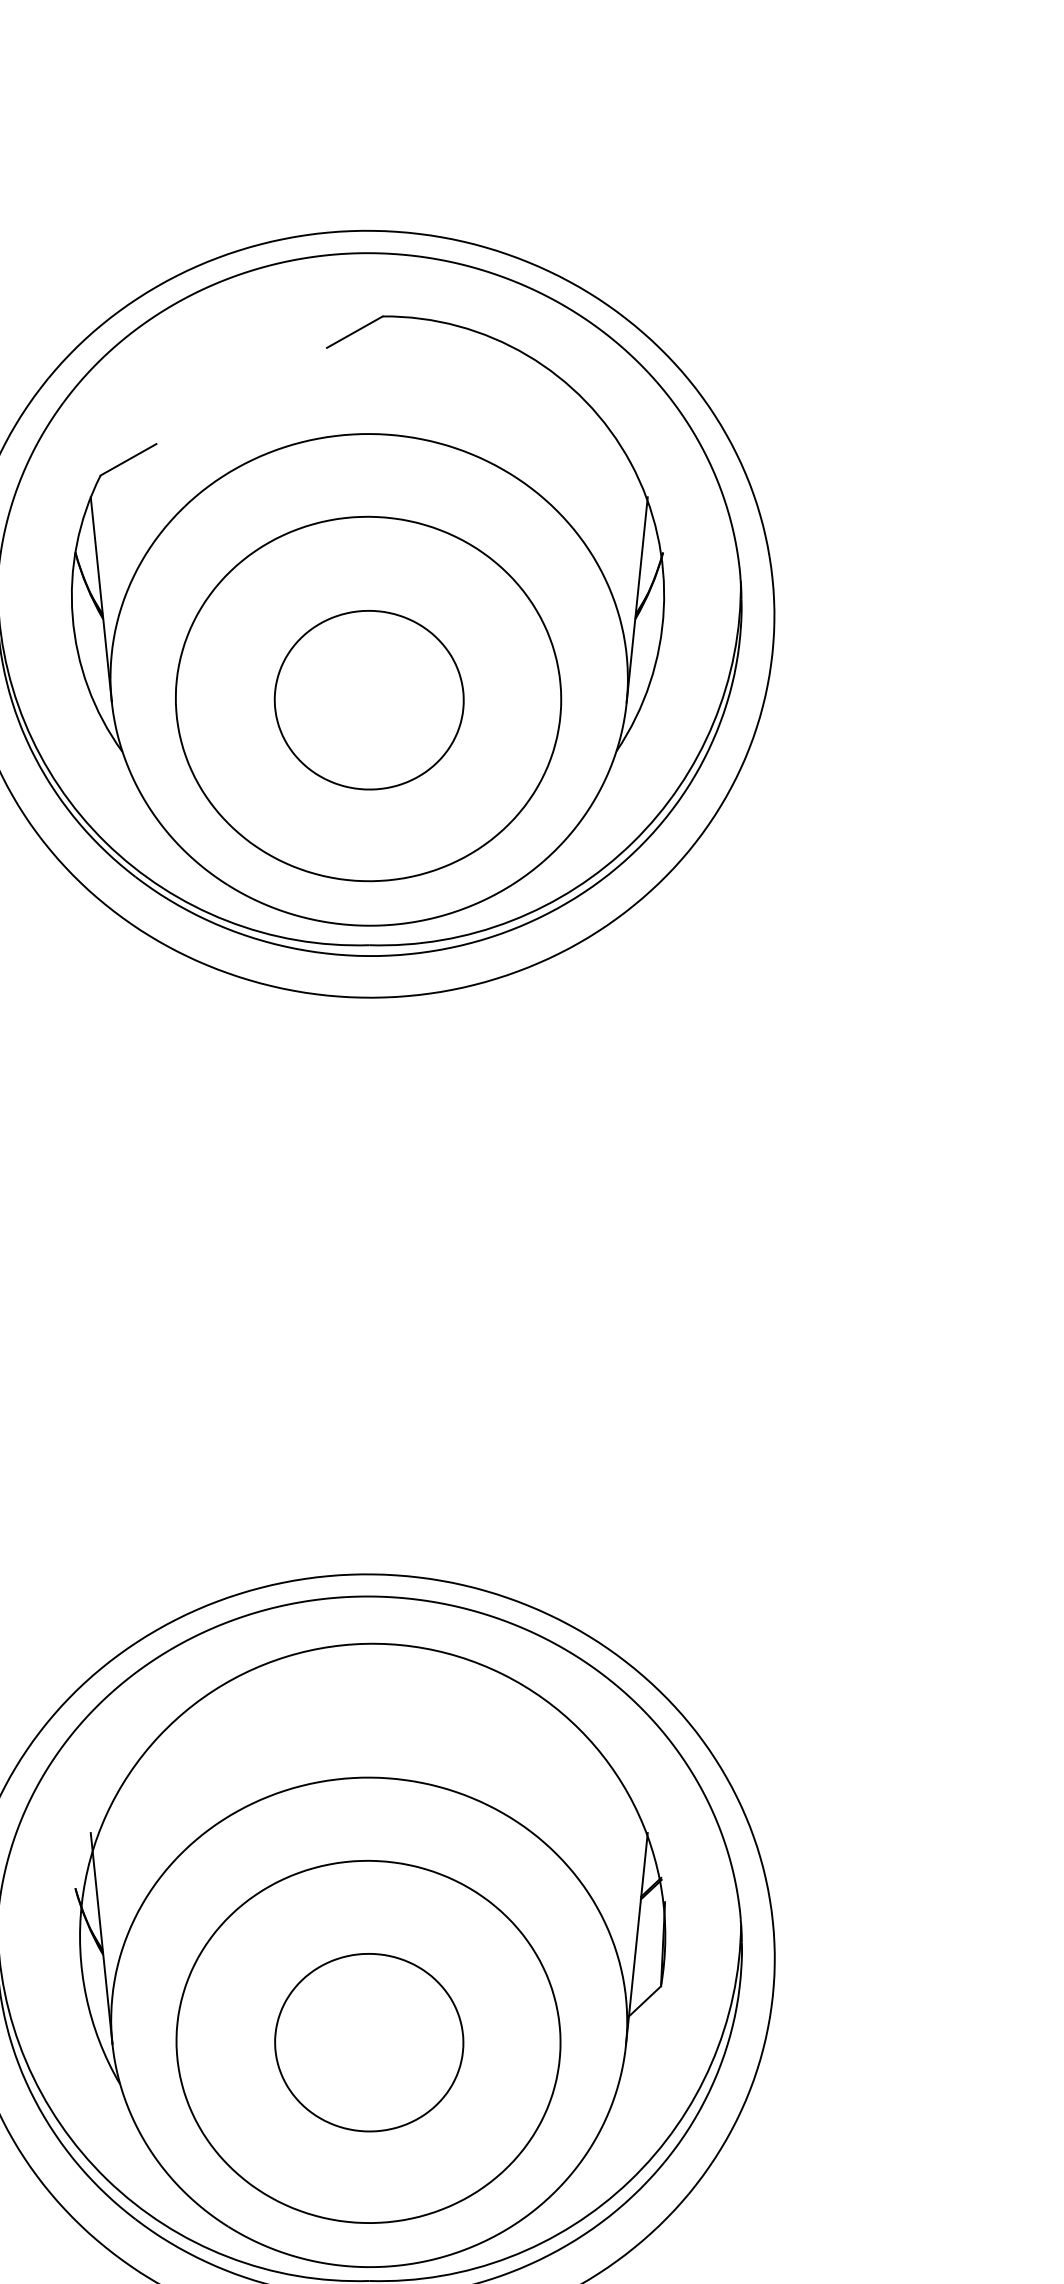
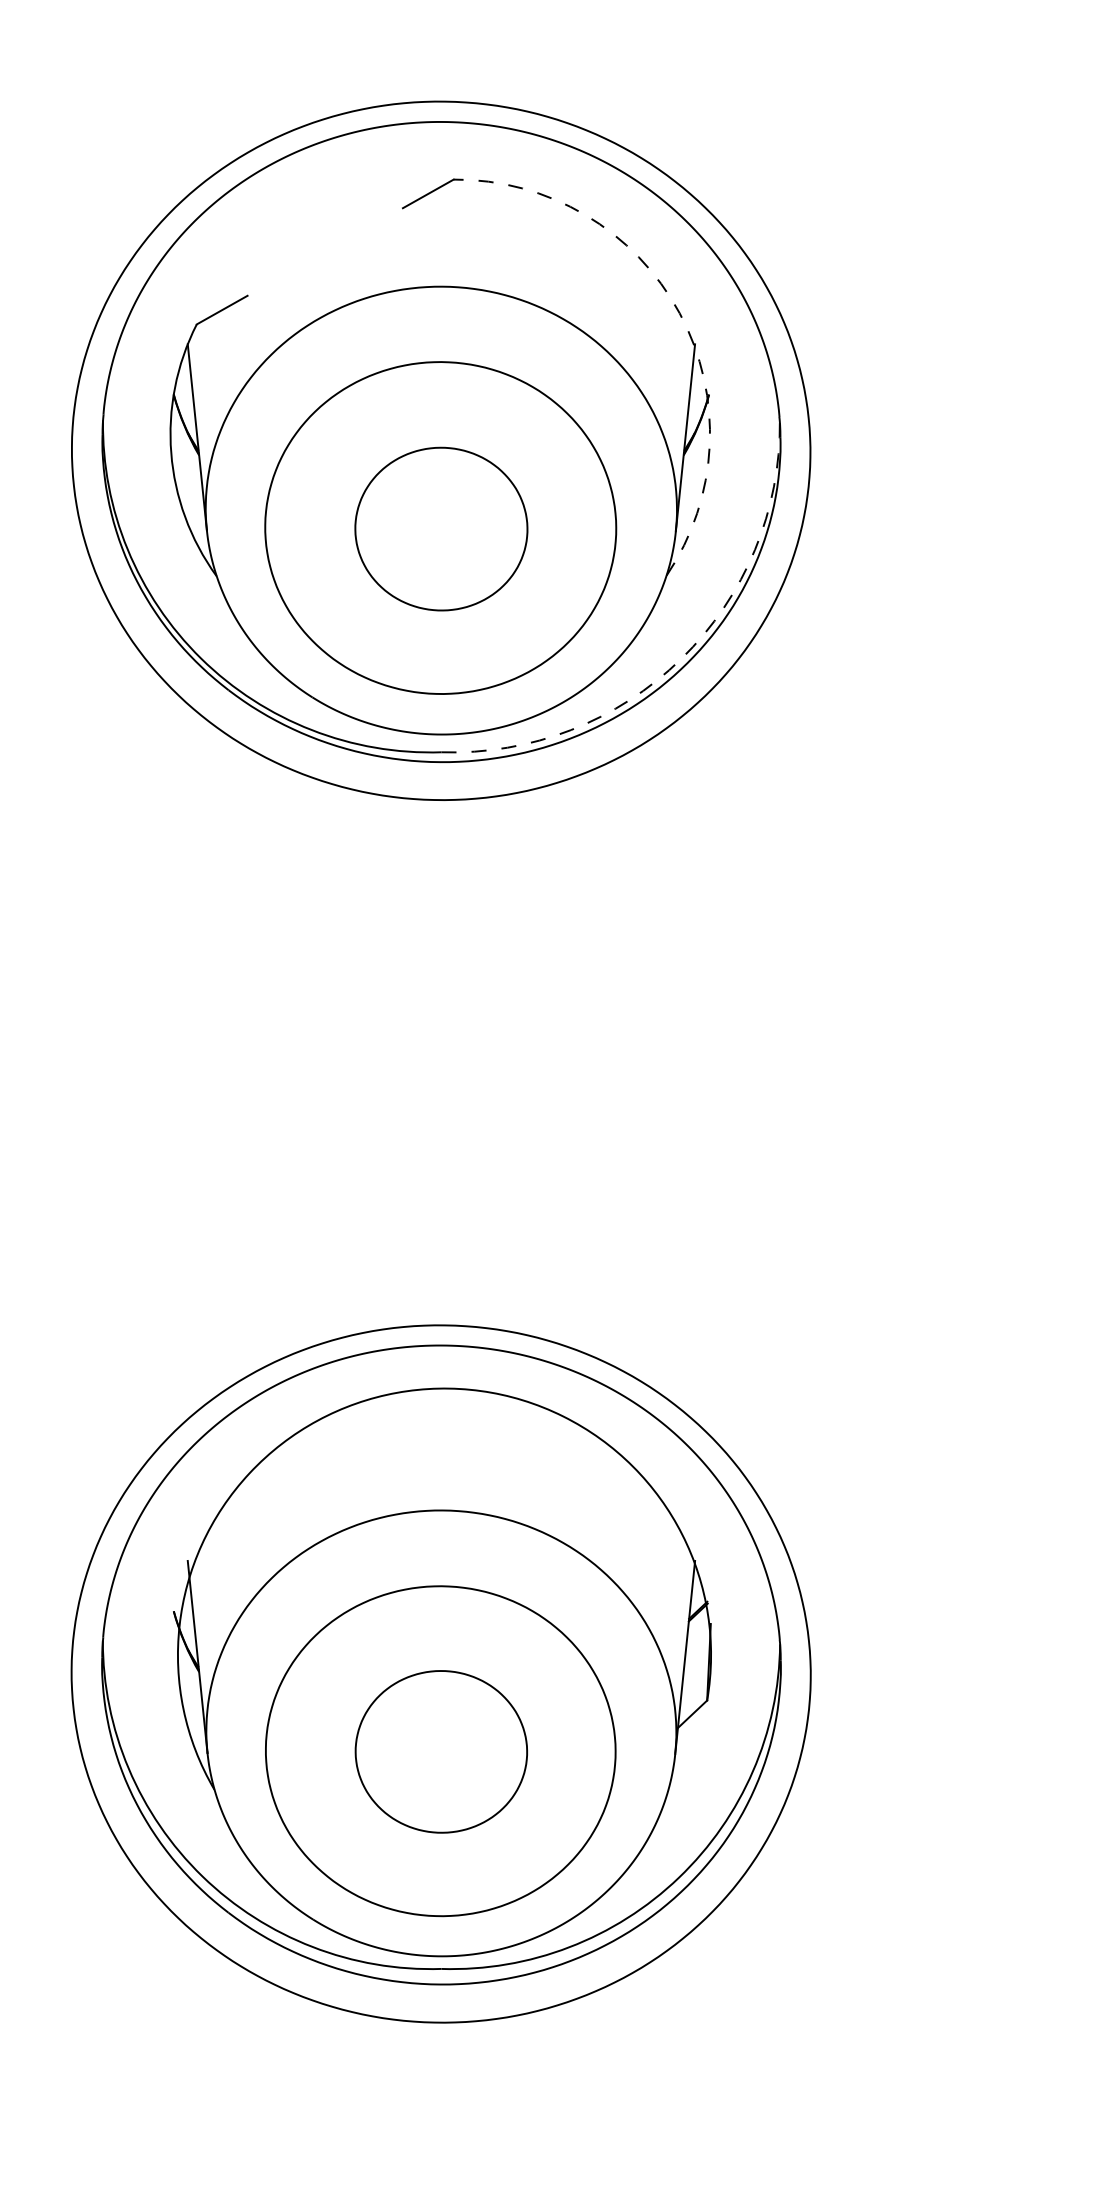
arc: (630, 463) -> (679, 313), solid -> dashed
arc: (632, 842) -> (681, 658), solid -> dashed

